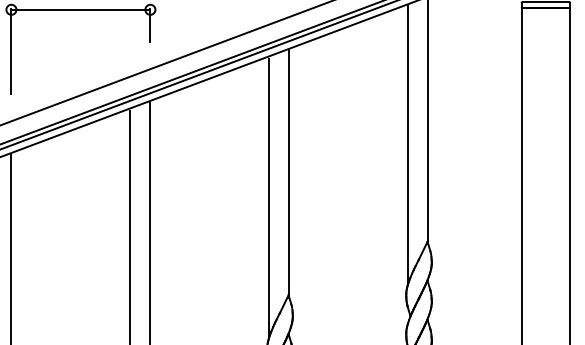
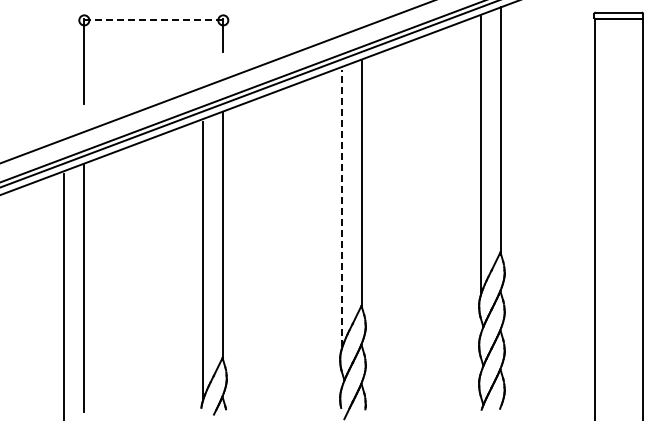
line: (81, 9) -> (154, 20), solid -> dashed
line: (269, 197) -> (342, 208), solid -> dashed

